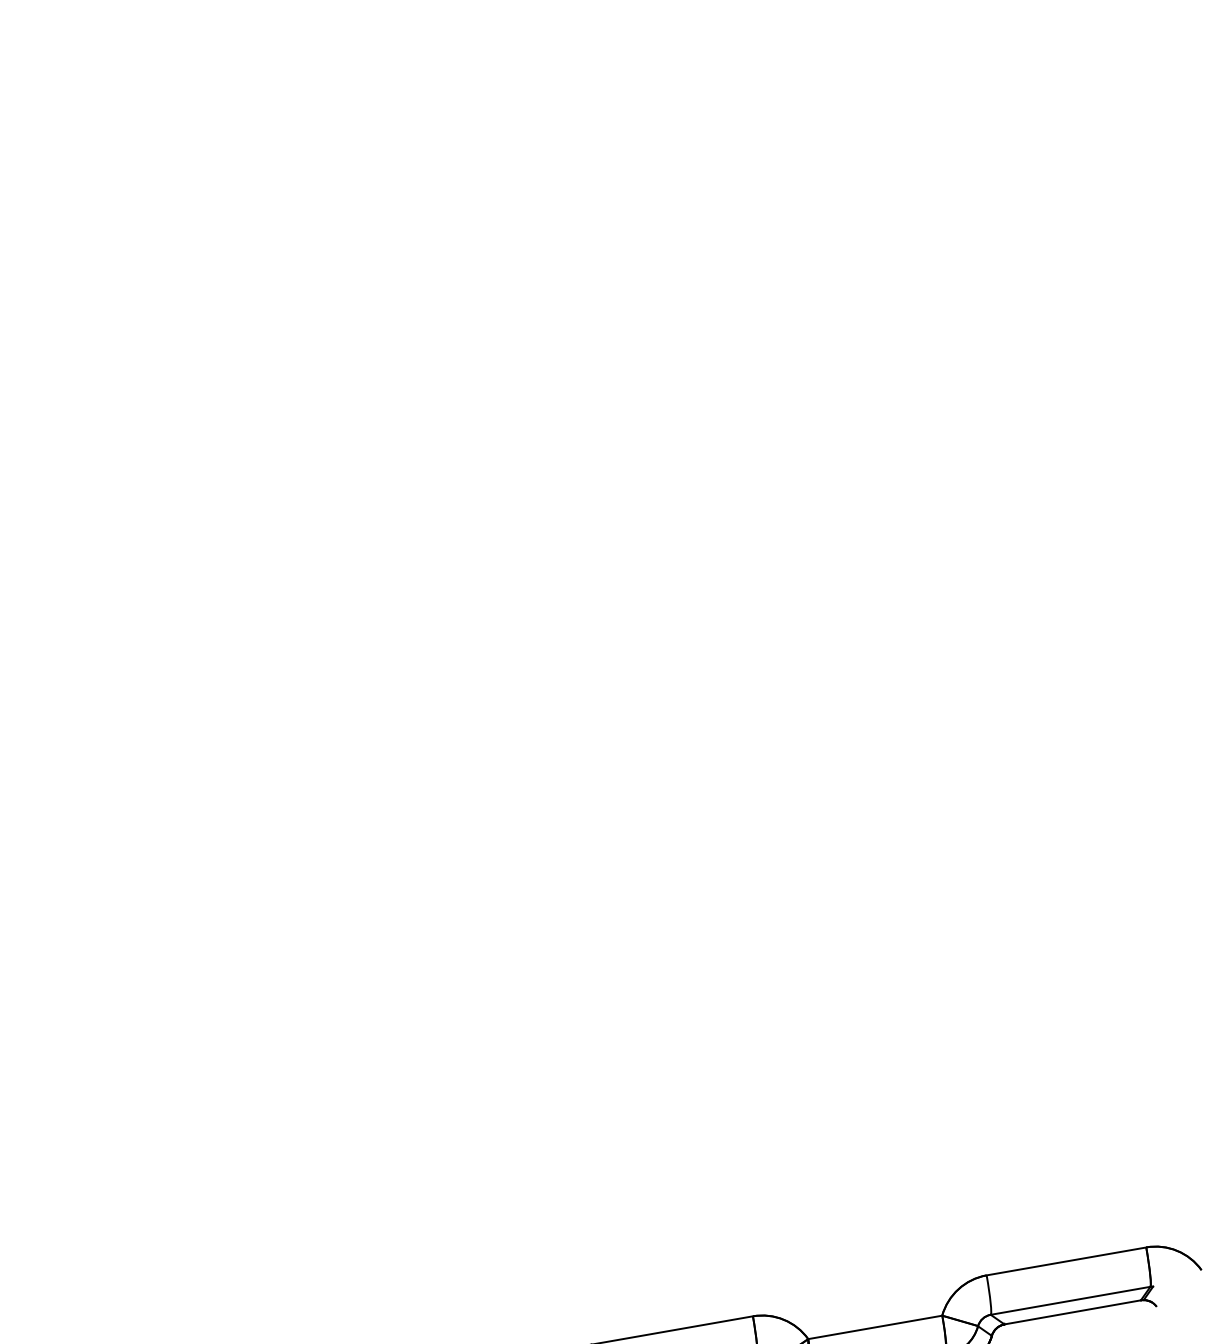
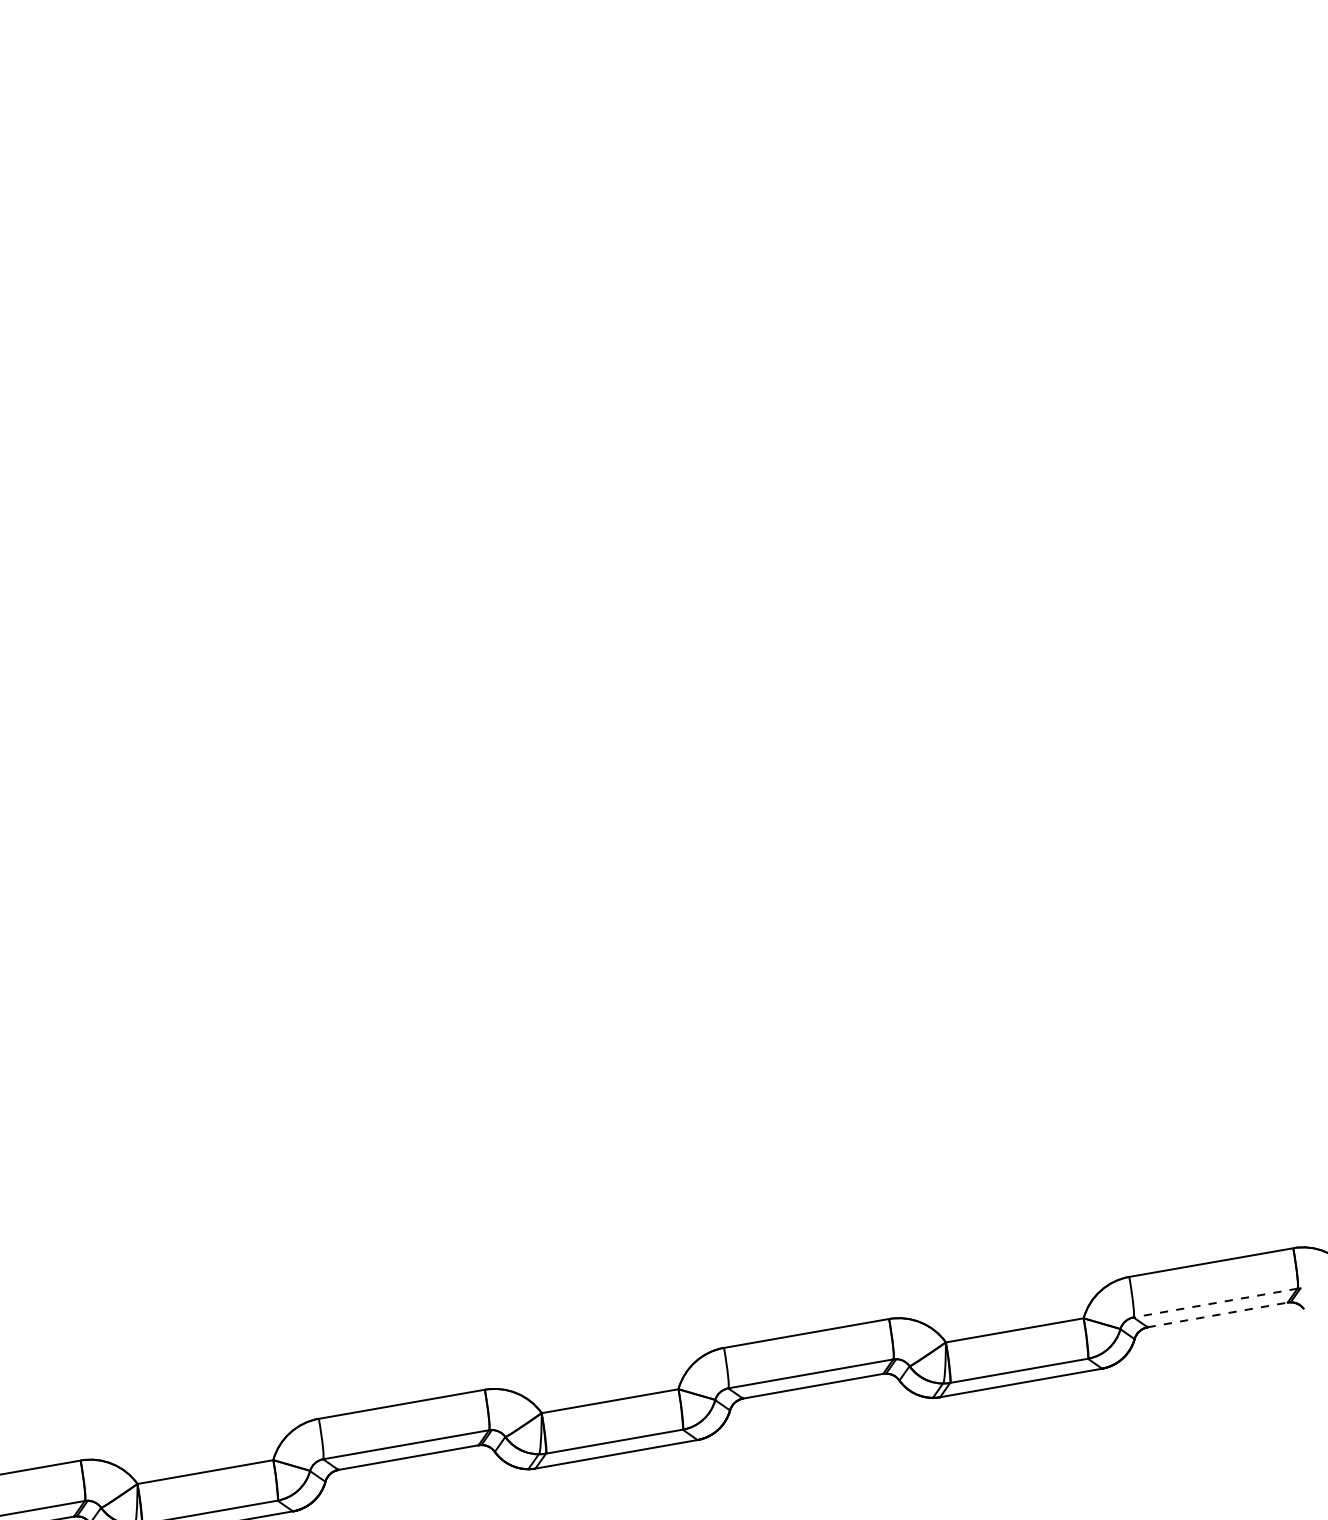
line: (1070, 1301) -> (1215, 1303), solid -> dashed
line: (1073, 1311) -> (1218, 1314), solid -> dashed

